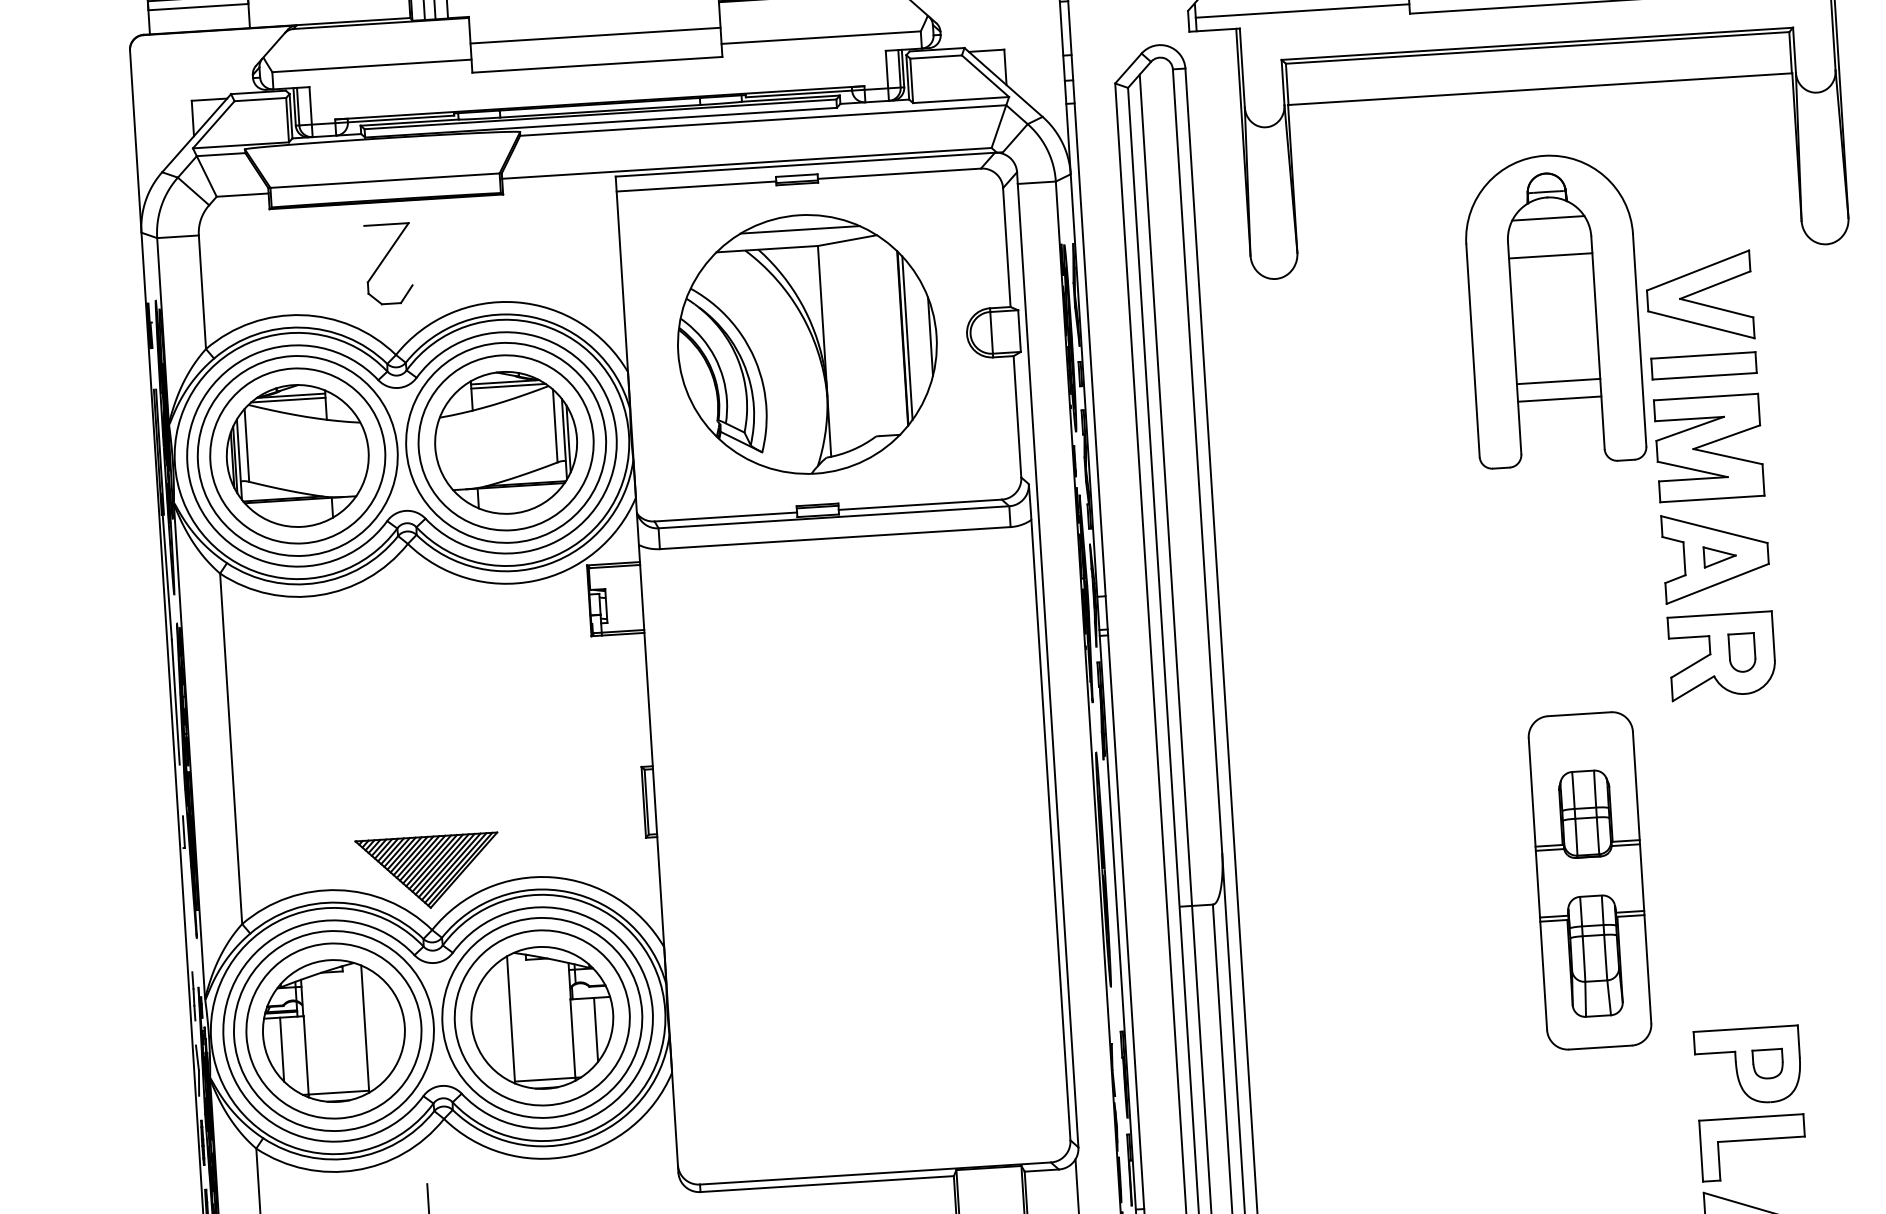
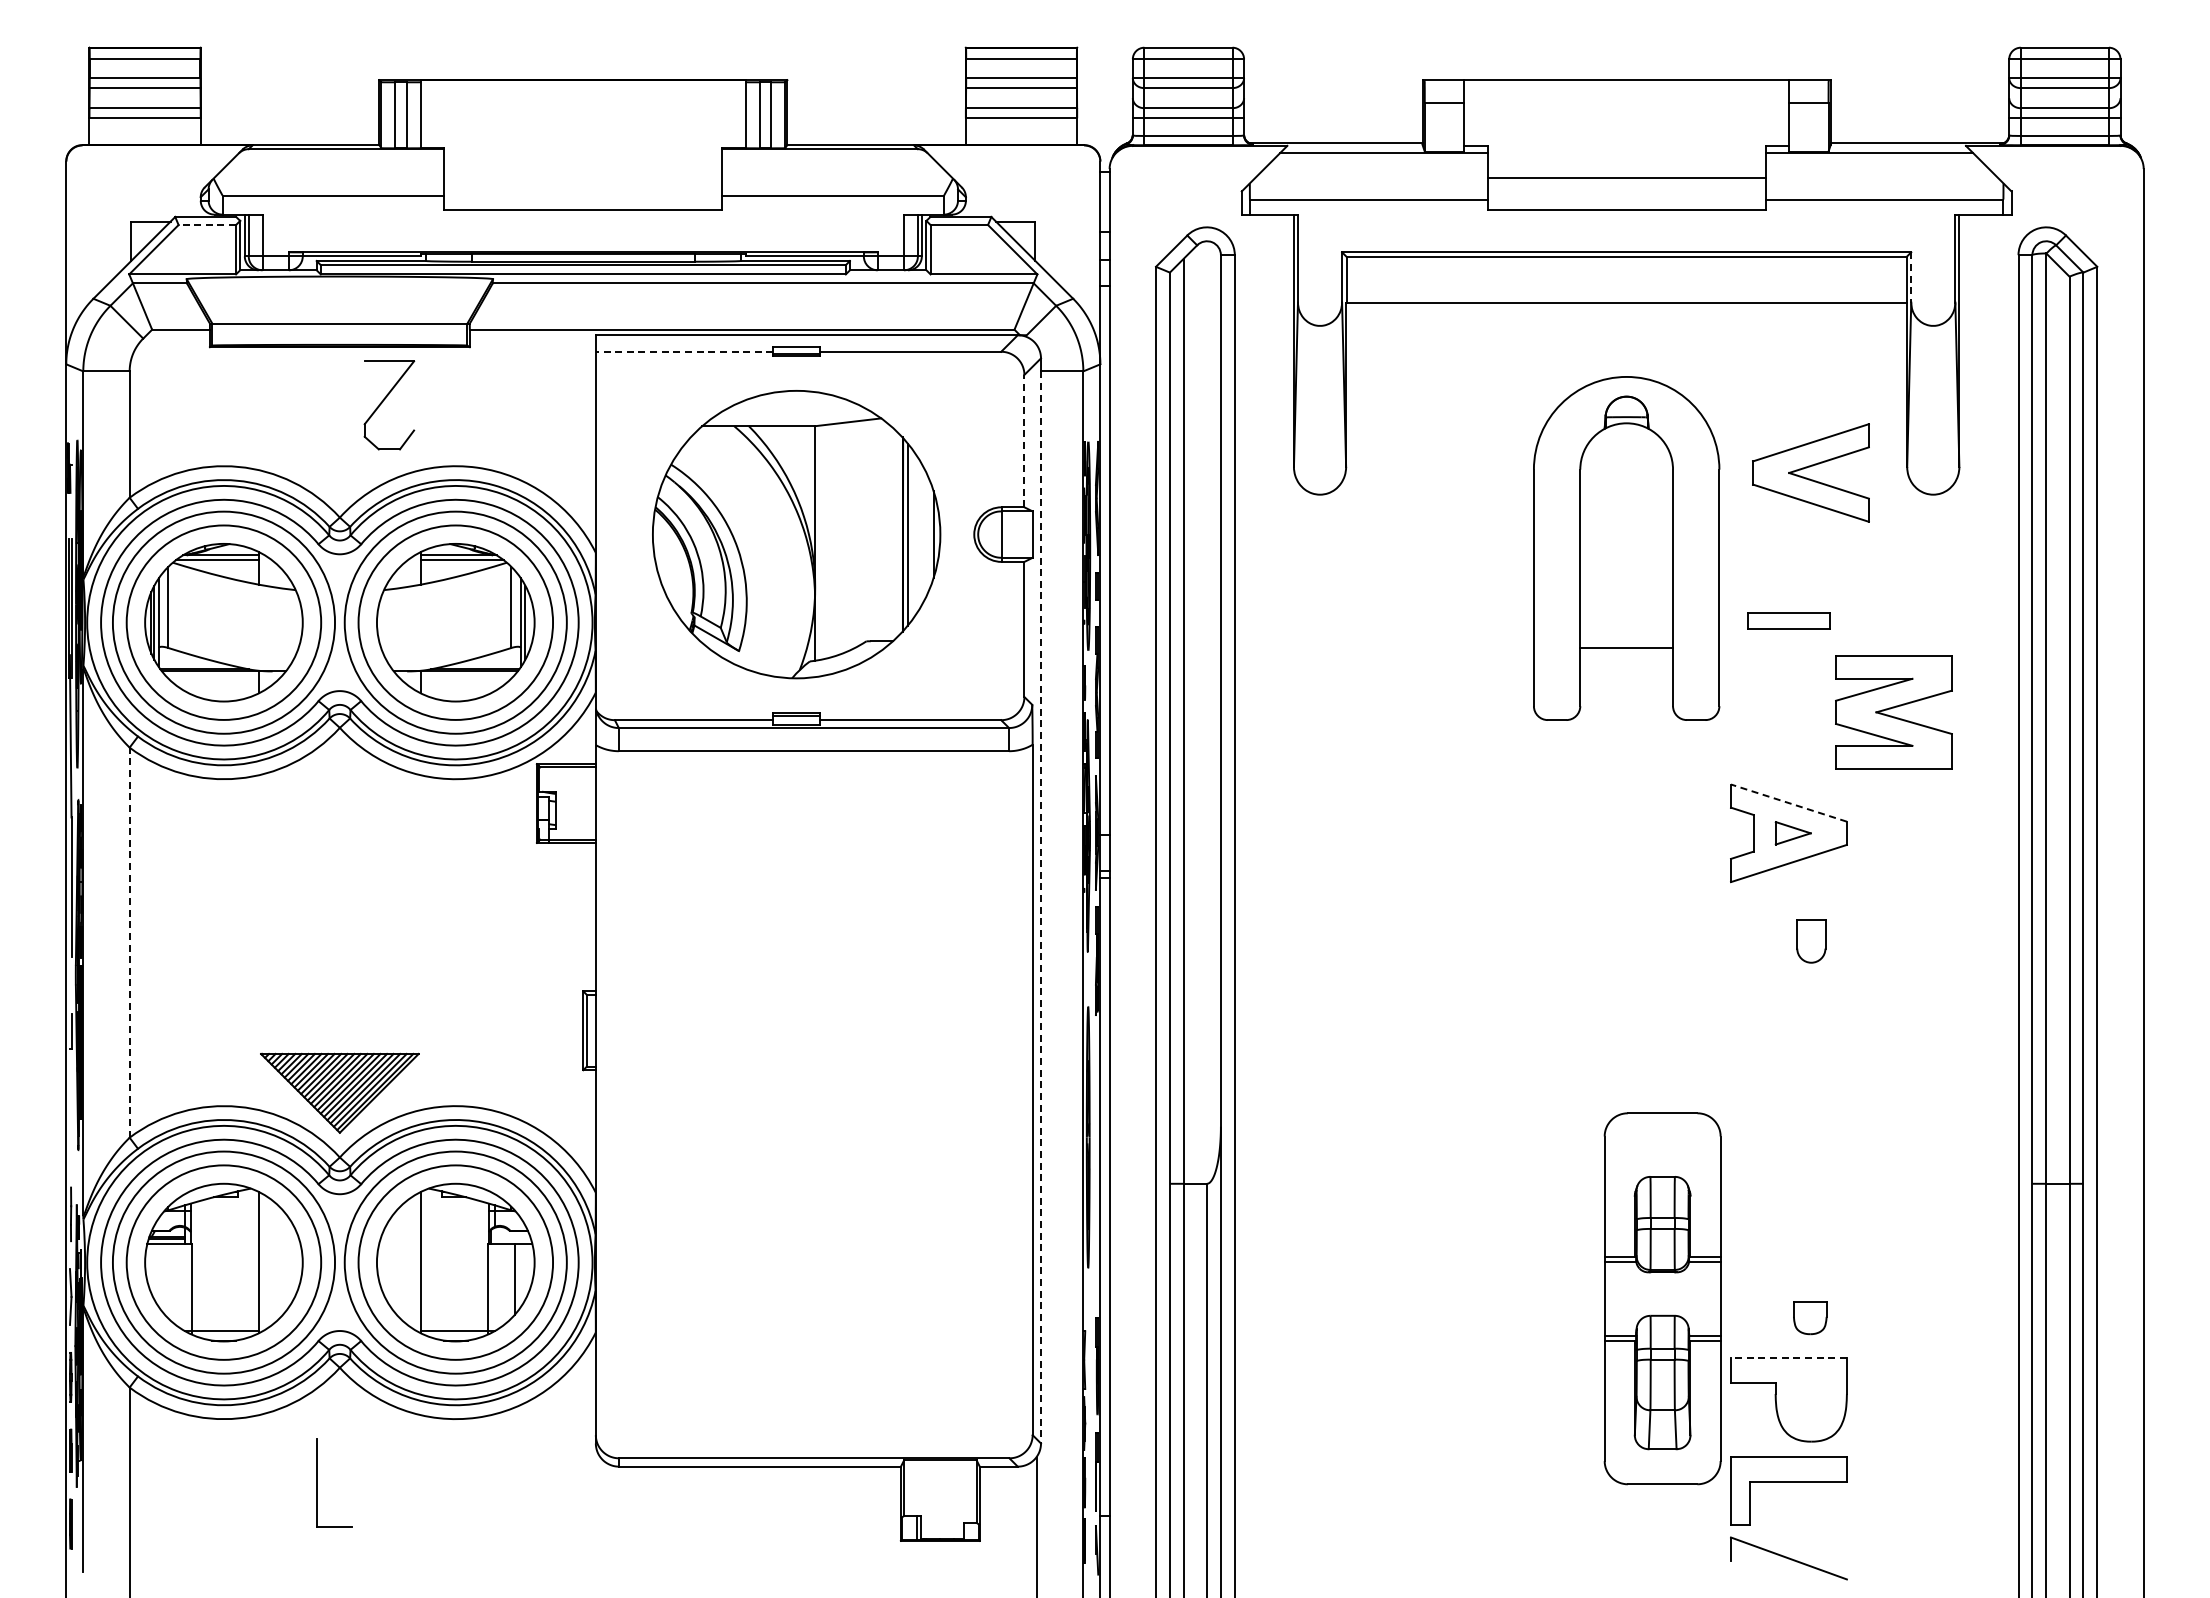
line: (595, 35) -> (583, 177), removed
line: (1794, 50) -> (1911, 277), solid -> dashed
line: (260, 99) -> (207, 225), solid -> dashed
line: (696, 186) -> (684, 351), solid -> dashed
line: (1548, 218) -> (1626, 446), removed
line: (800, 230) -> (796, 407), removed
line: (1006, 246) -> (1024, 440), solid -> dashed
line: (1550, 256) -> (1626, 488), removed
part: (384, 260) -> (384, 400), moved
part: (1699, 297) -> (1810, 472), moved
part: (1703, 365) -> (1788, 620), size x0.7
line: (1558, 381) -> (1626, 628), removed
part: (1708, 448) -> (1893, 712), moved
line: (1713, 530) -> (1788, 803), solid -> dashed
part: (1721, 656) -> (1788, 944), removed
line: (1048, 665) -> (1041, 907), solid -> dashed
line: (230, 748) -> (129, 942), solid -> dashed
part: (1589, 880) -> (1662, 1298), moved
line: (1745, 1028) -> (1788, 1358), solid -> dashed
line: (282, 1049) -> (165, 1279), removed
part: (1768, 1064) -> (1810, 1318), moved

